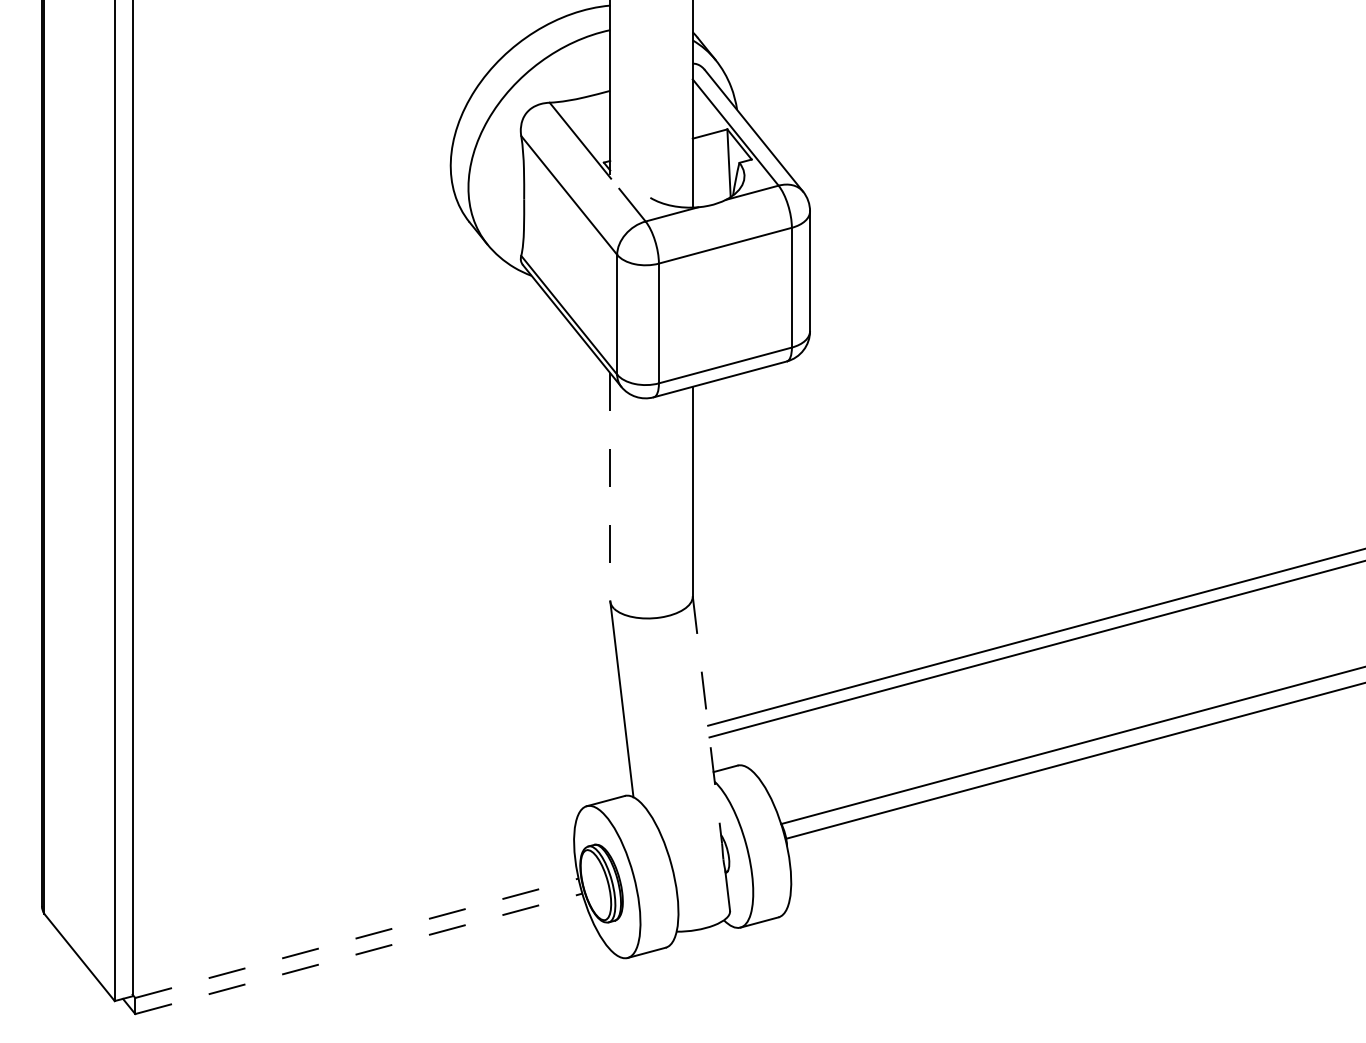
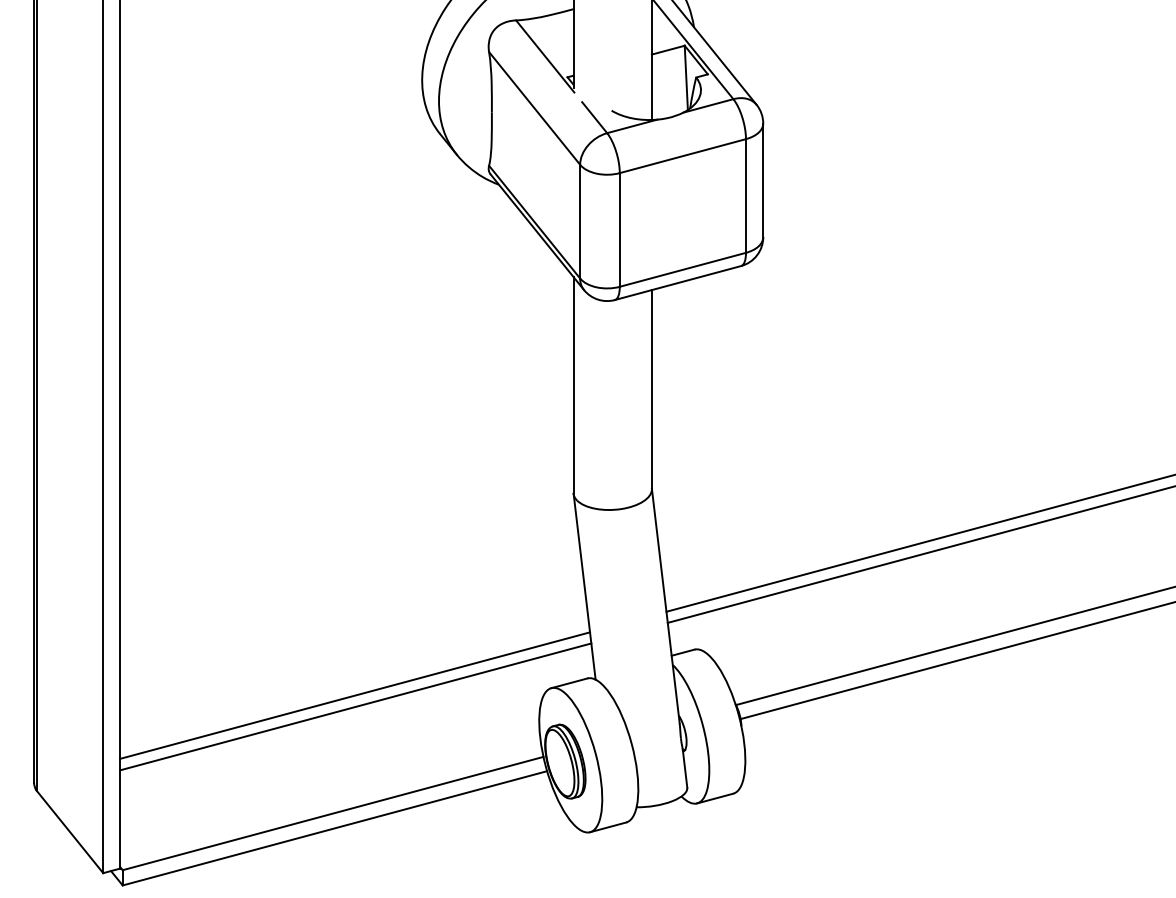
line: (610, 486) -> (573, 384), dashed -> solid
line: (707, 720) -> (665, 606), dashed -> solid
line: (379, 813) -> (354, 695), added
line: (380, 825) -> (355, 706), added
line: (356, 938) -> (332, 813), dashed -> solid
line: (358, 953) -> (334, 827), dashed -> solid

